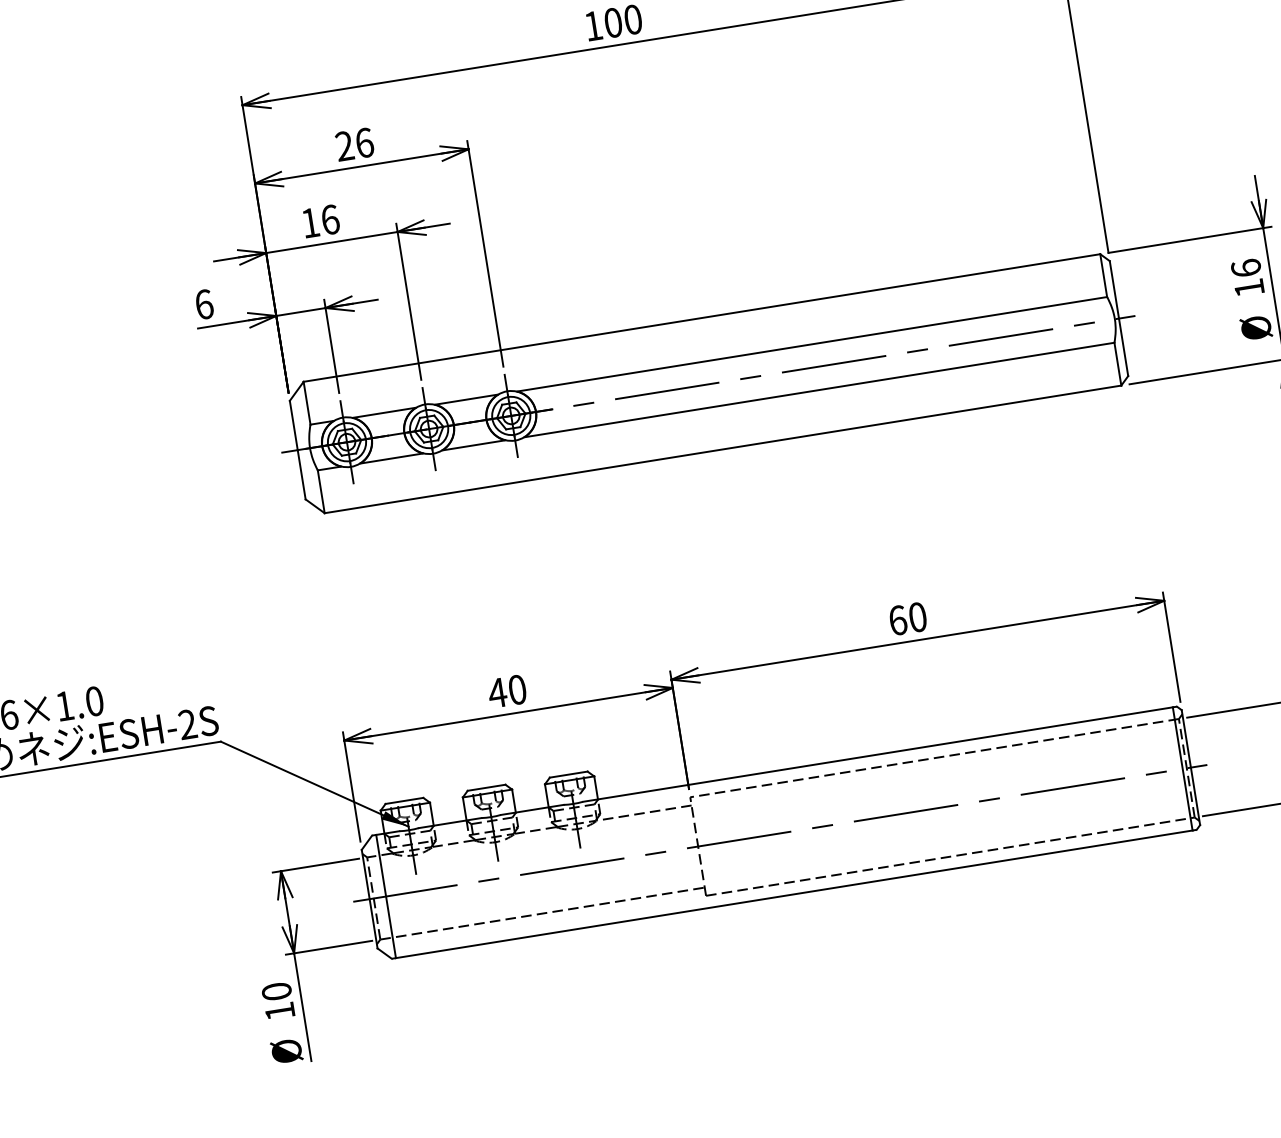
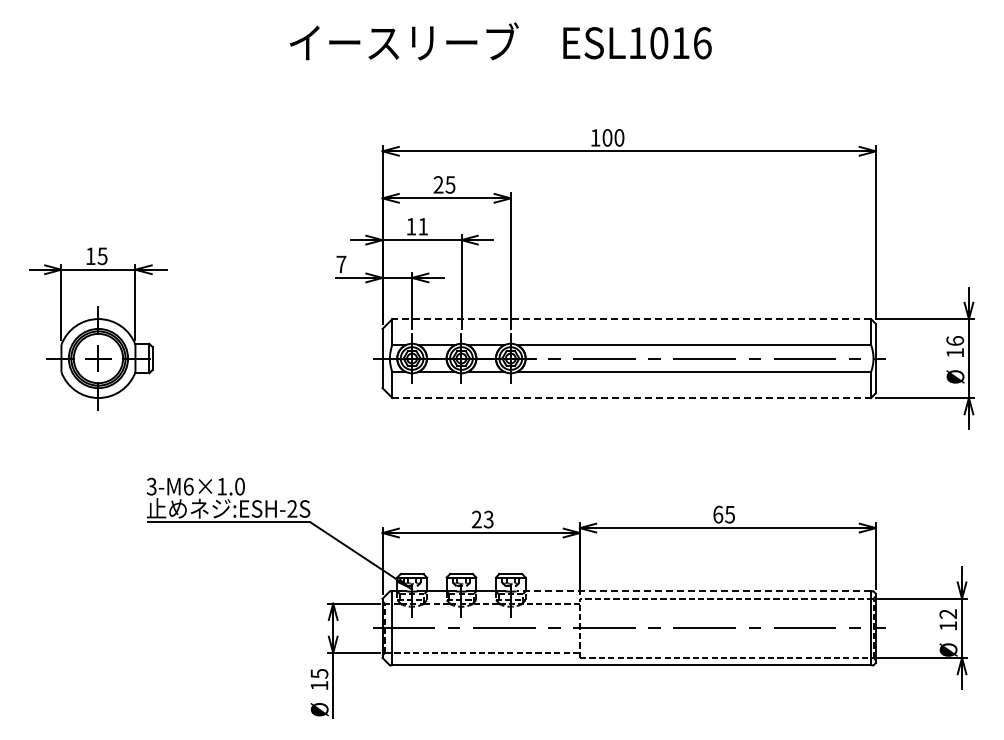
text: (364, 142) -> (450, 184), 26 -> 25
text: (330, 219) -> (423, 226), 16 -> 11
text: (204, 304) -> (341, 264), 6 -> 7
line: (701, 318) -> (631, 319), solid -> dashed
line: (724, 449) -> (632, 398), solid -> dashed
text: (916, 617) -> (729, 514), 60 -> 65
text: (507, 691) -> (482, 519), 40 -> 23
line: (877, 754) -> (693, 591), solid -> dashed
text: (276, 991) -> (319, 673), 10 -> 15

